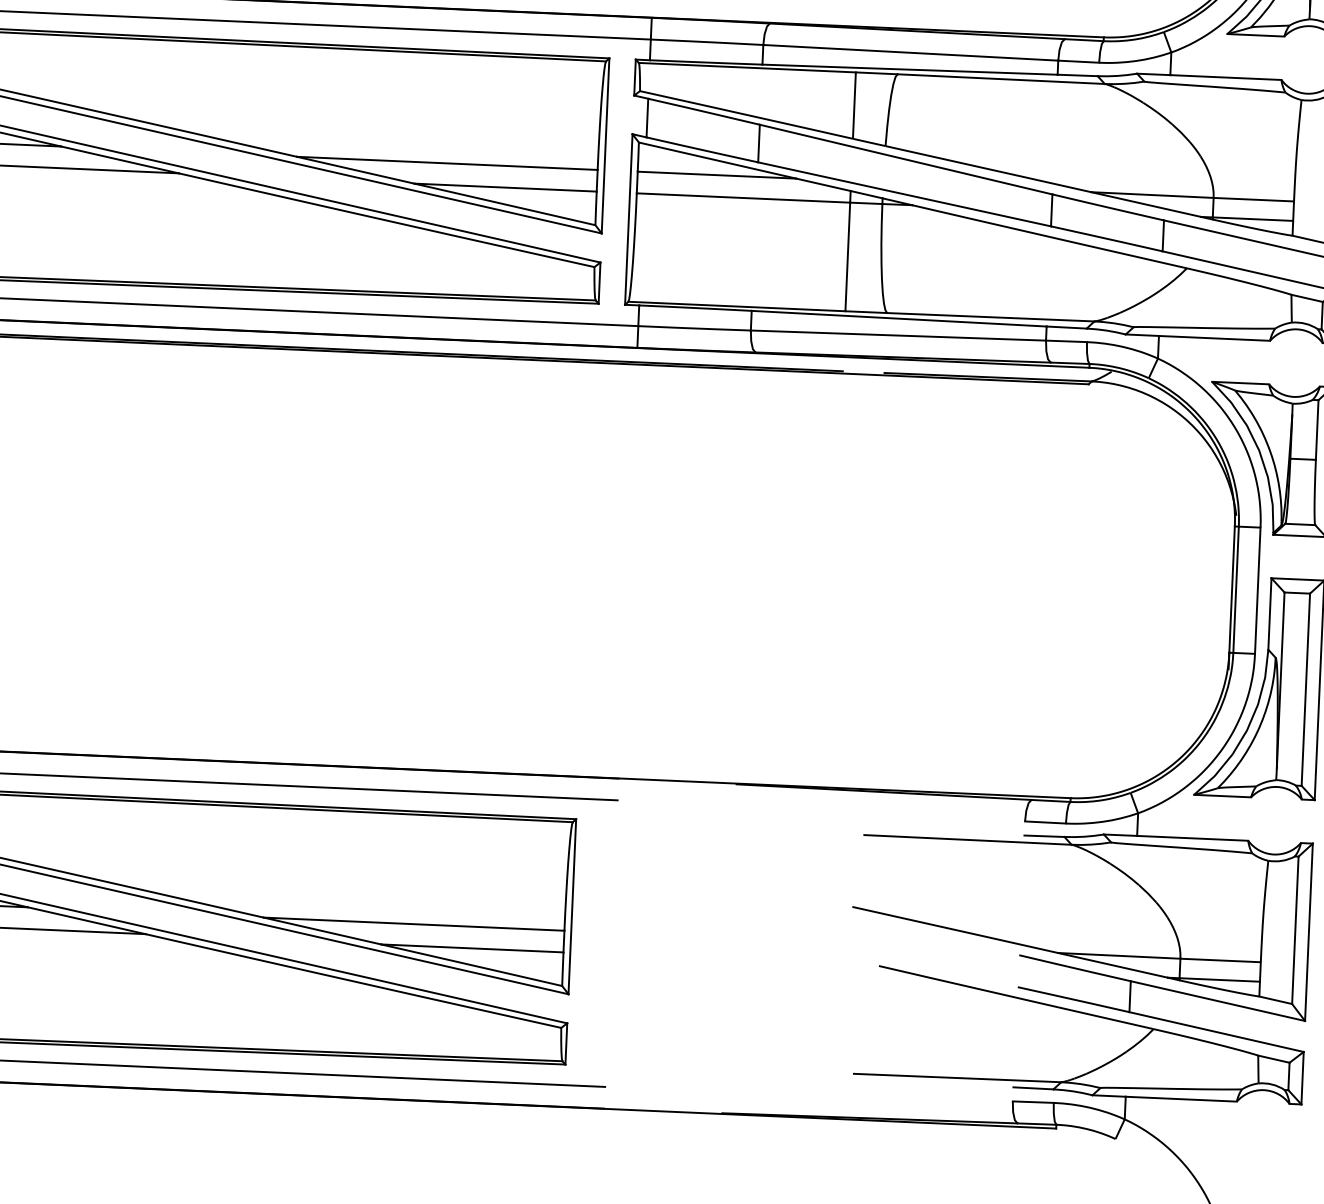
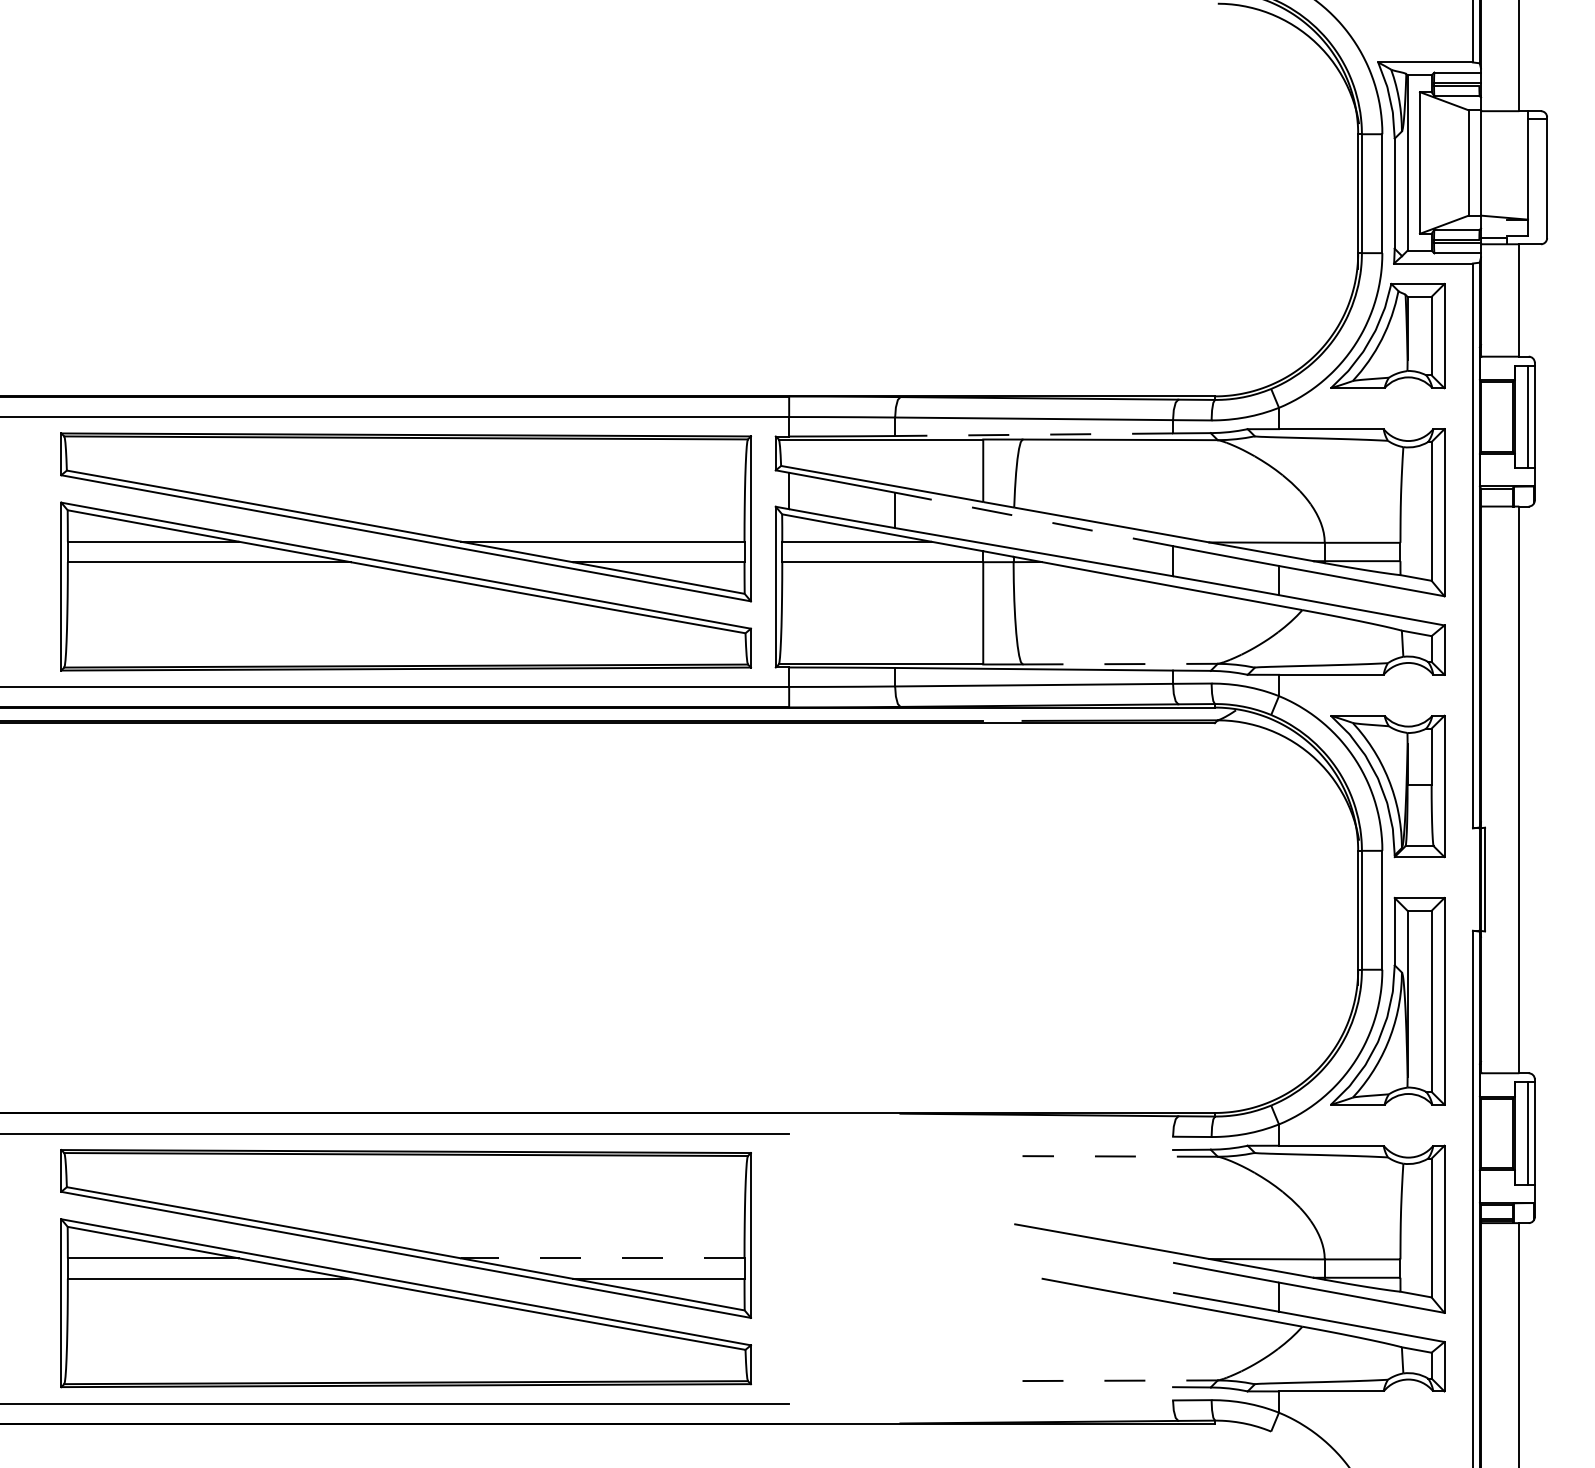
line: (910, 69) -> (1034, 434), solid -> dashed
line: (906, 159) -> (1034, 519), solid -> dashed
line: (991, 317) -> (1120, 664), solid -> dashed
line: (968, 839) -> (1120, 1156), solid -> dashed
line: (413, 924) -> (602, 1258), solid -> dashed
line: (957, 1077) -> (1120, 1380), solid -> dashed

